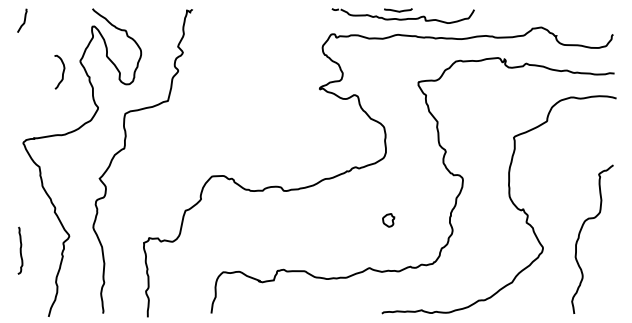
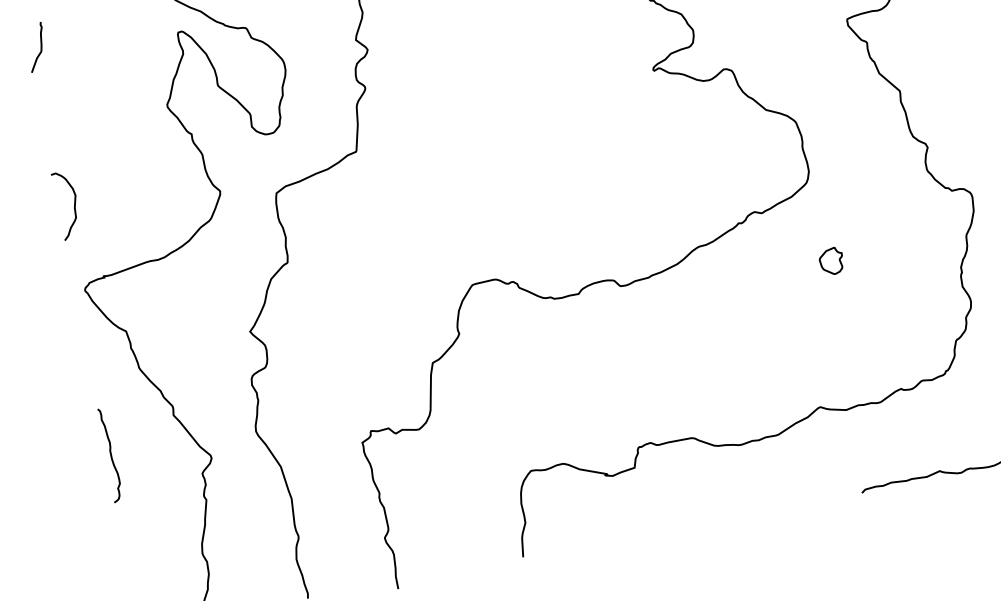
curve: (62, 71) -> (72, 202), moved
part: (388, 220) -> (831, 261), moved
curve: (20, 250) -> (110, 454), moved

